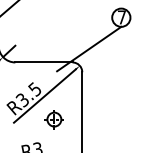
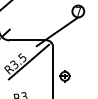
part: (53, 119) -> (64, 76), moved

